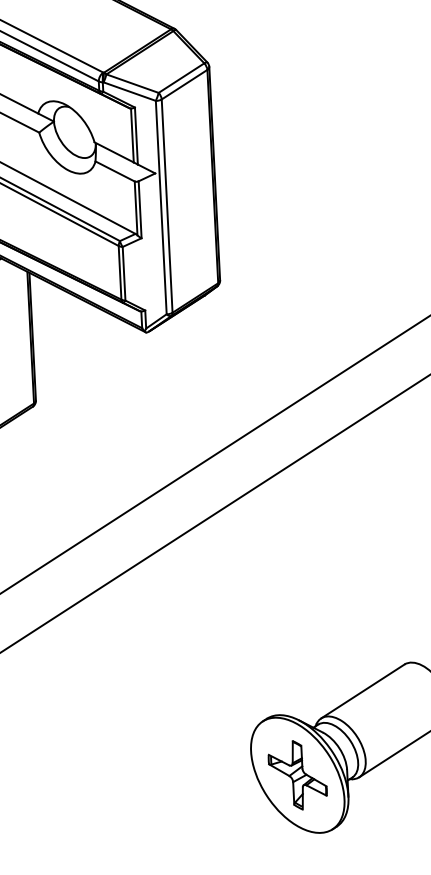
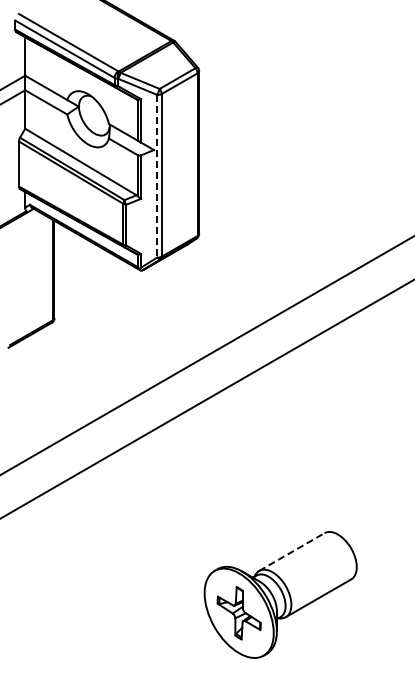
line: (161, 207) -> (157, 176), solid -> dashed
line: (362, 692) -> (291, 552), solid -> dashed

